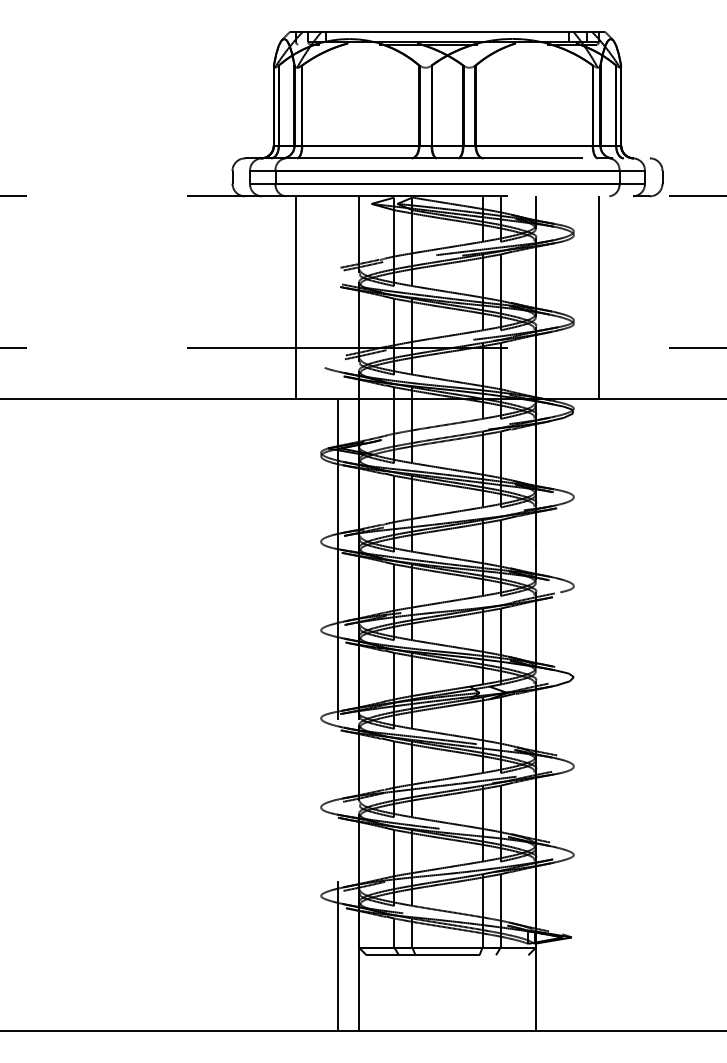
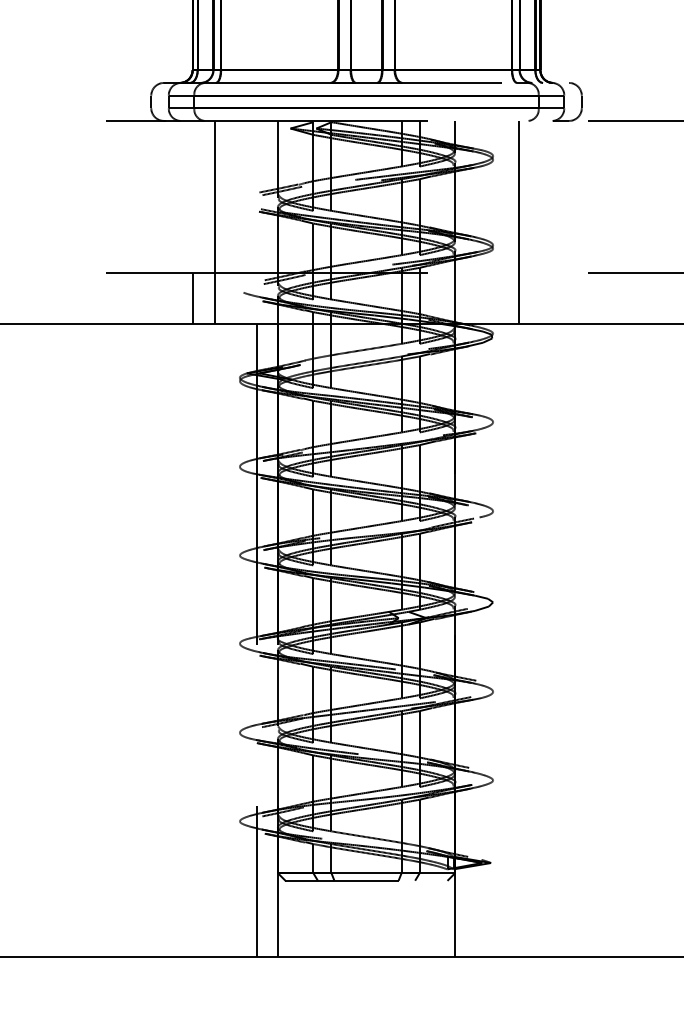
line: (274, 373) -> (193, 298), added

